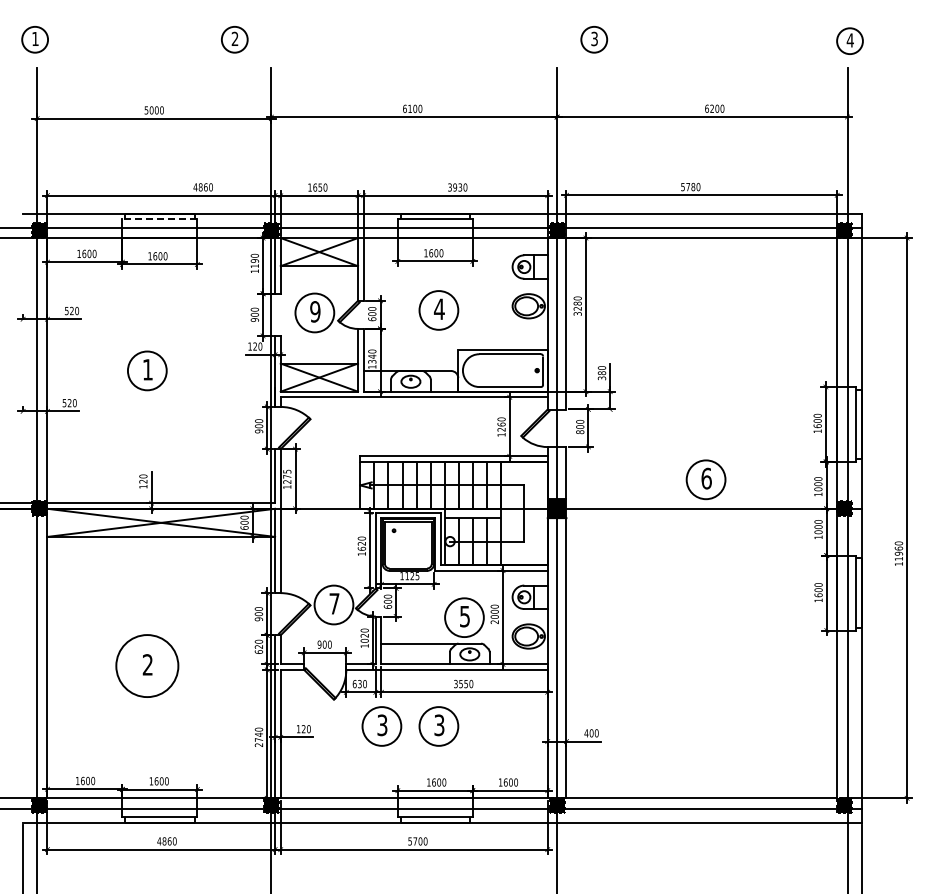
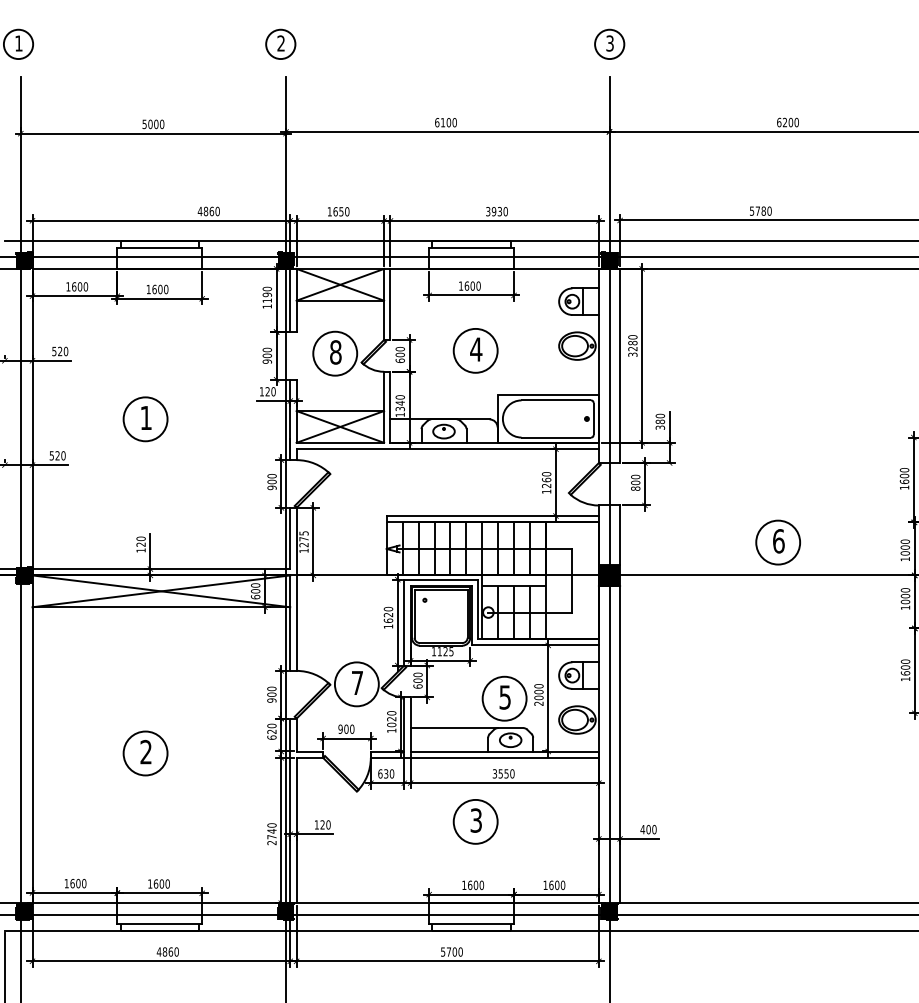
part: (234, 39) -> (280, 44), moved
part: (594, 39) -> (609, 44), moved
line: (159, 219) -> (159, 247), dashed -> solid
text: (315, 311) -> (335, 352), 9 -> 8
circle: (146, 665) -> (144, 752), size x0.62
part: (381, 726) -> (410, 821), removed

